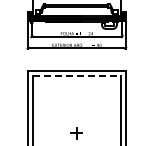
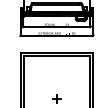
line: (76, 75) -> (56, 55), dashed -> solid

